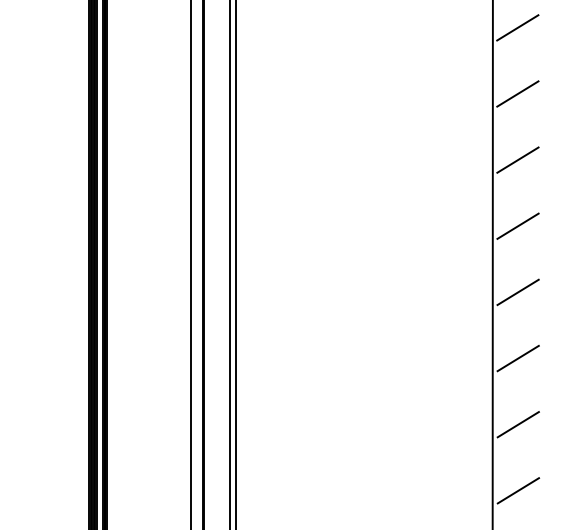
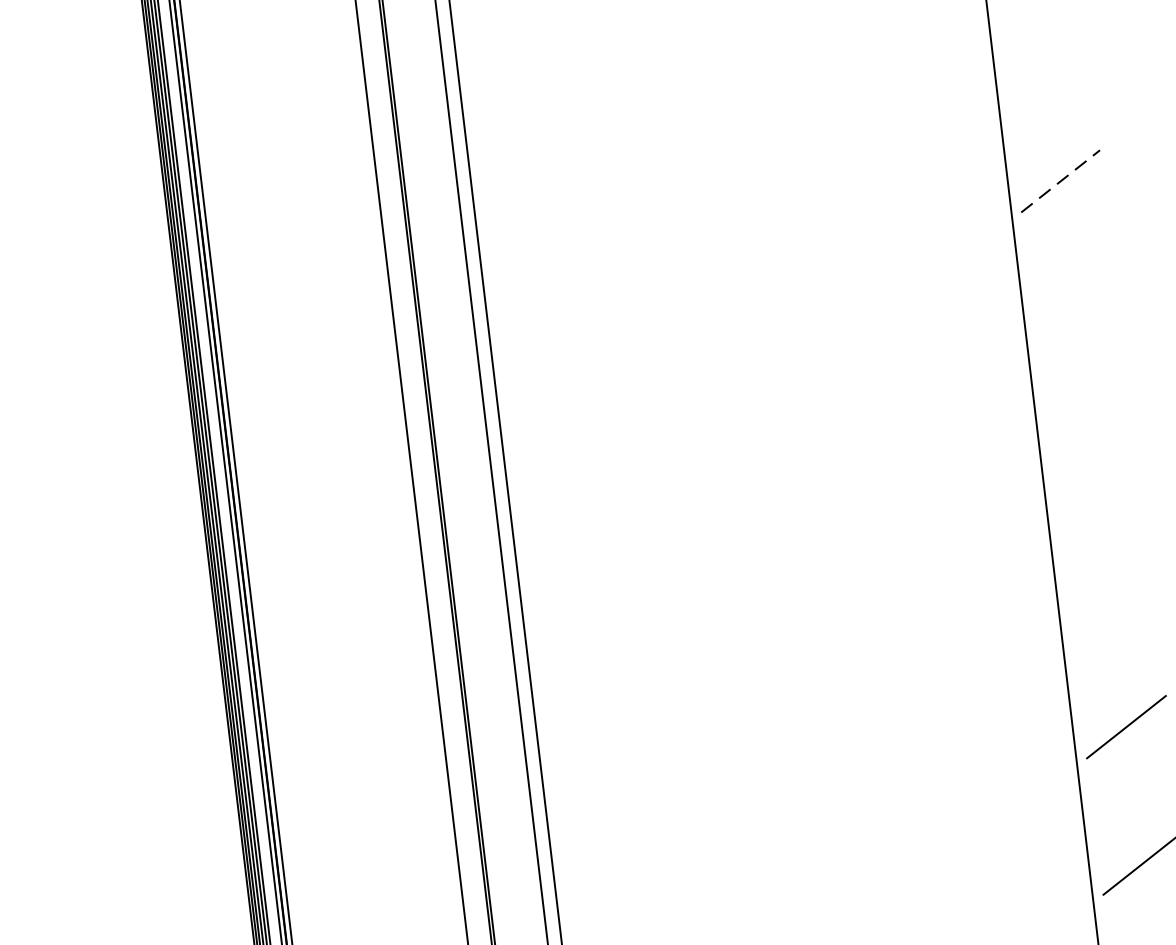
line: (517, 159) -> (1043, 43), removed
line: (518, 226) -> (1061, 181), solid -> dashed
line: (517, 292) -> (1075, 318), removed
line: (517, 358) -> (1092, 454), removed
line: (517, 424) -> (1108, 590), removed

